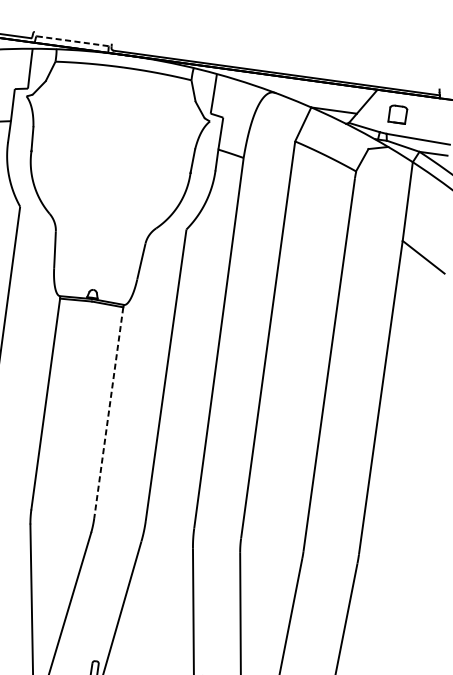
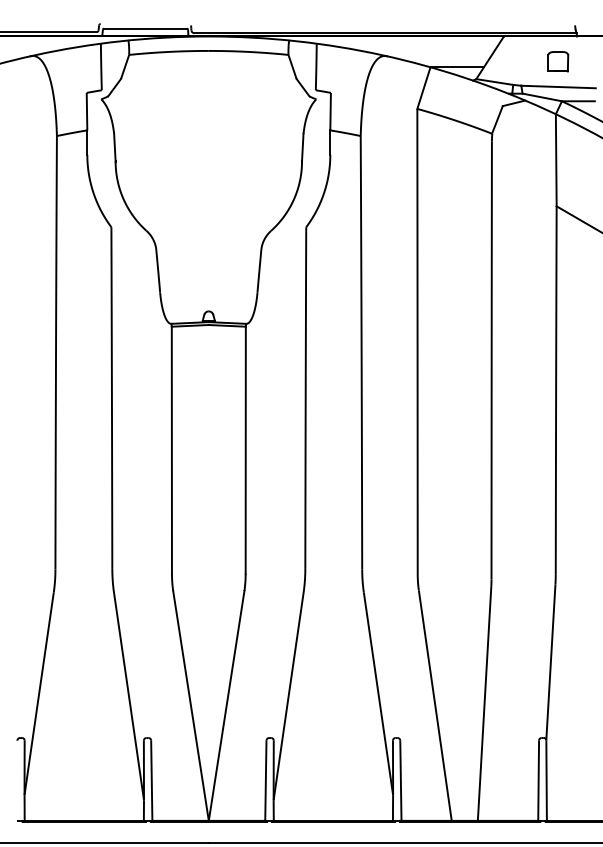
line: (72, 41) -> (145, 28), dashed -> solid
part: (398, 114) -> (558, 61), moved
line: (108, 412) -> (245, 450), dashed -> solid

